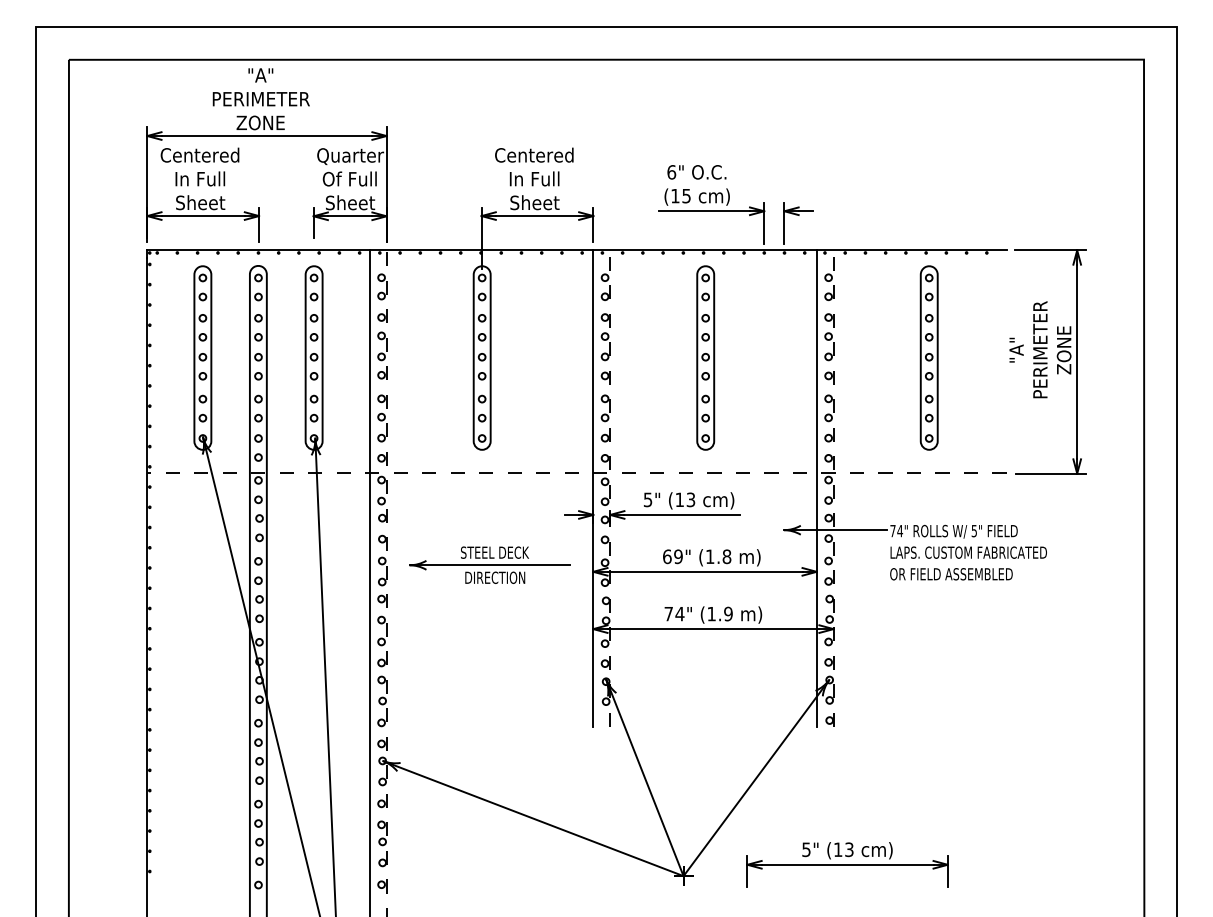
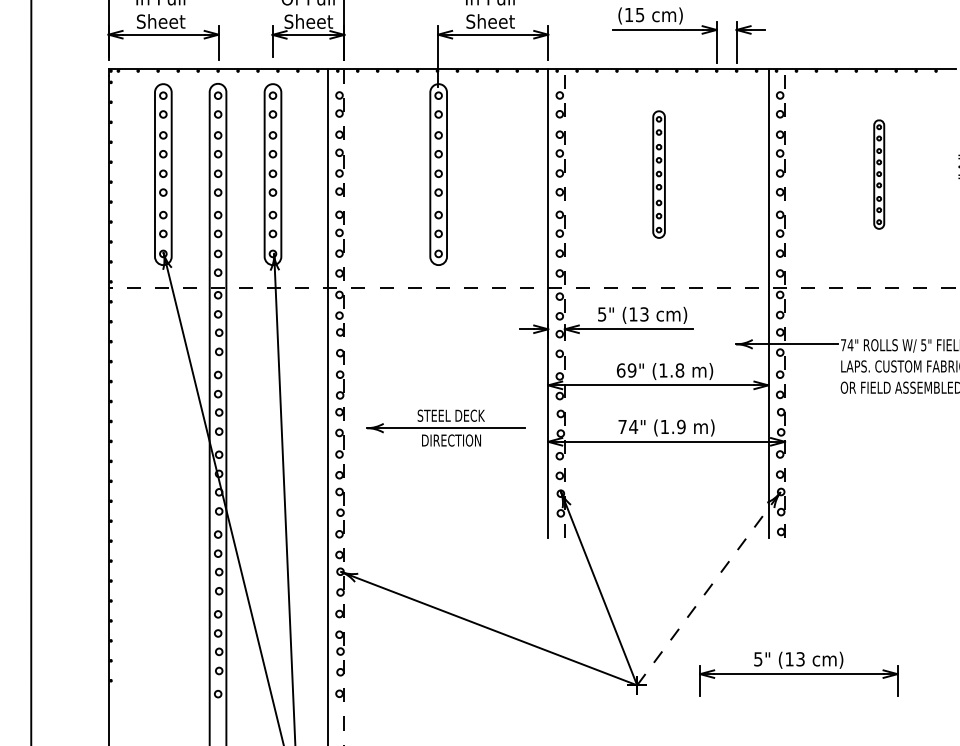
part: (705, 357) -> (658, 174), size x0.7
part: (928, 357) -> (878, 174), size x0.6
part: (489, 564) -> (445, 427), moved
line: (756, 777) -> (709, 588), solid -> dashed

